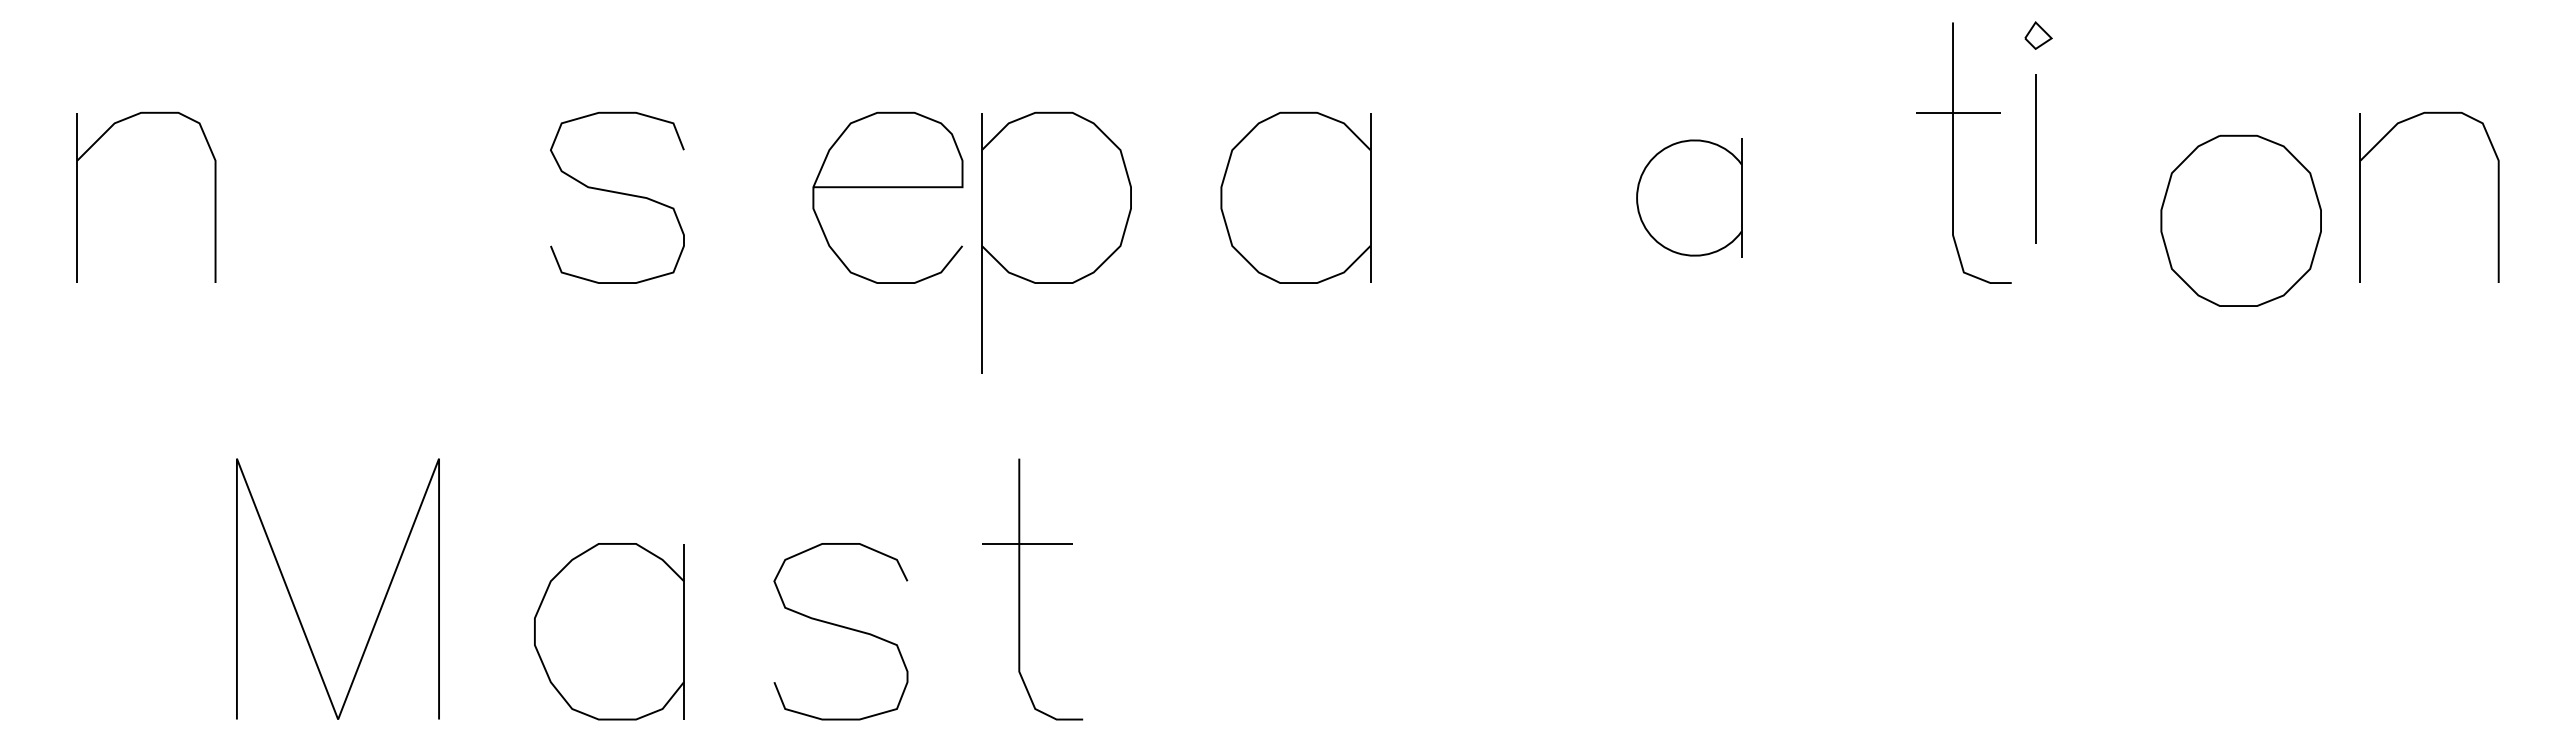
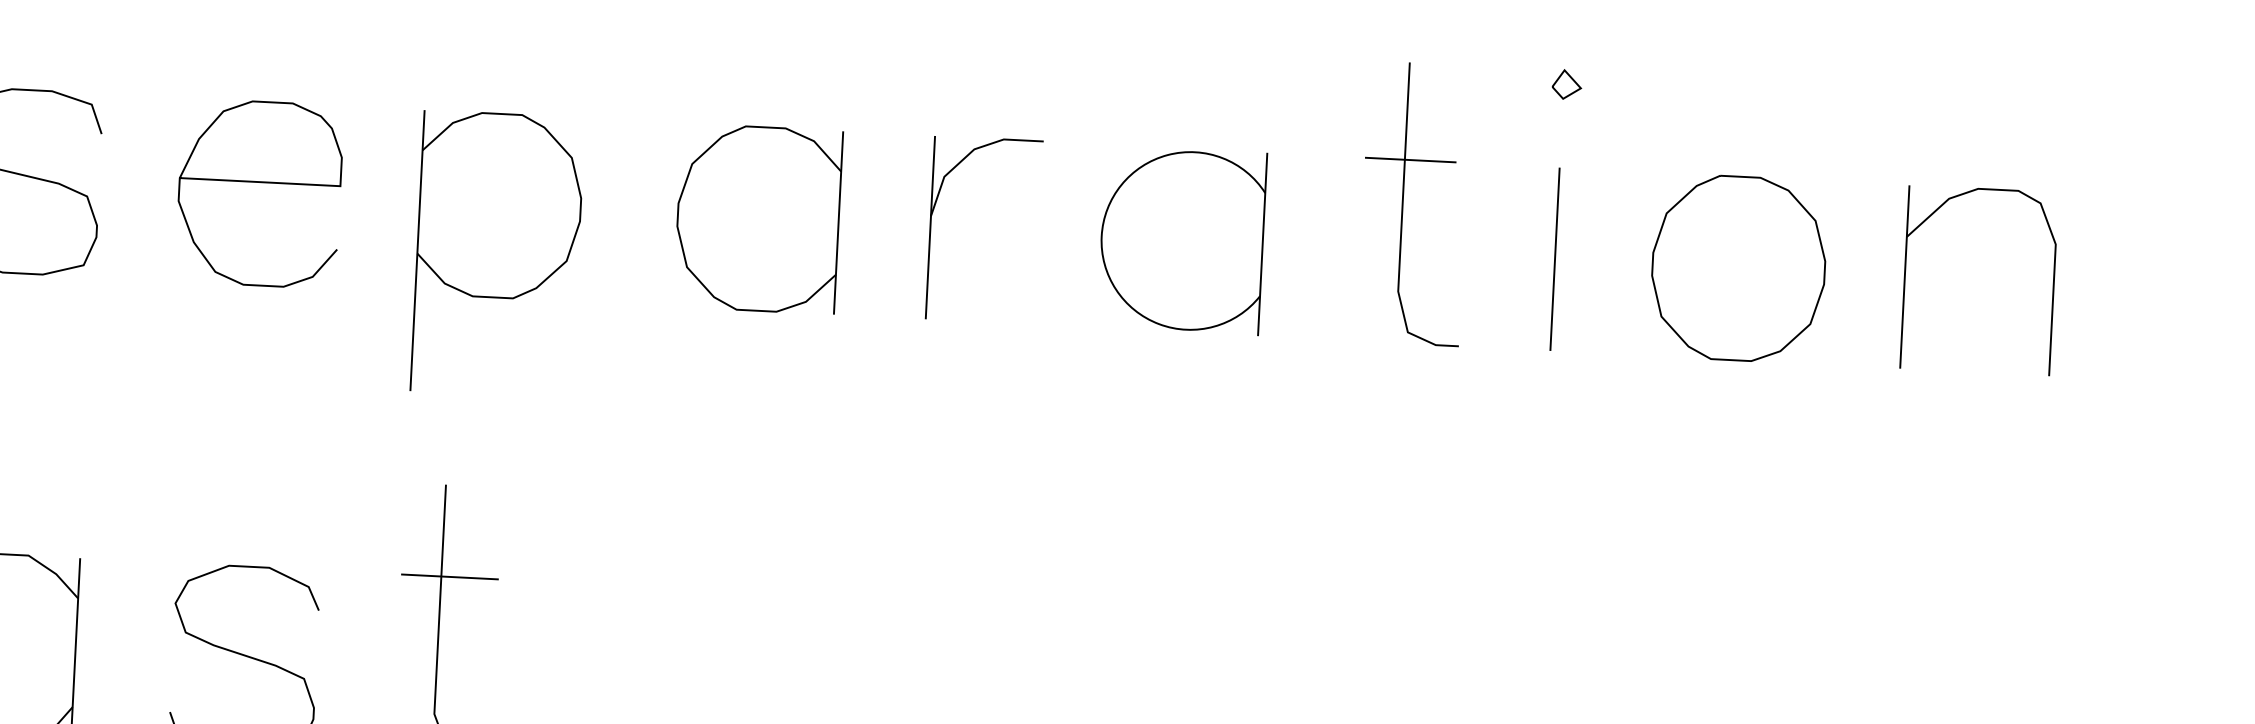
part: (1953, 152) -> (1403, 202), moved
line: (2035, 158) -> (1554, 258), moved
curve: (887, 188) -> (259, 183), moved
part: (1456, 196) -> (931, 226), added
part: (1688, 197) -> (1181, 239), size x1.43
part: (2240, 220) -> (1737, 268), moved

